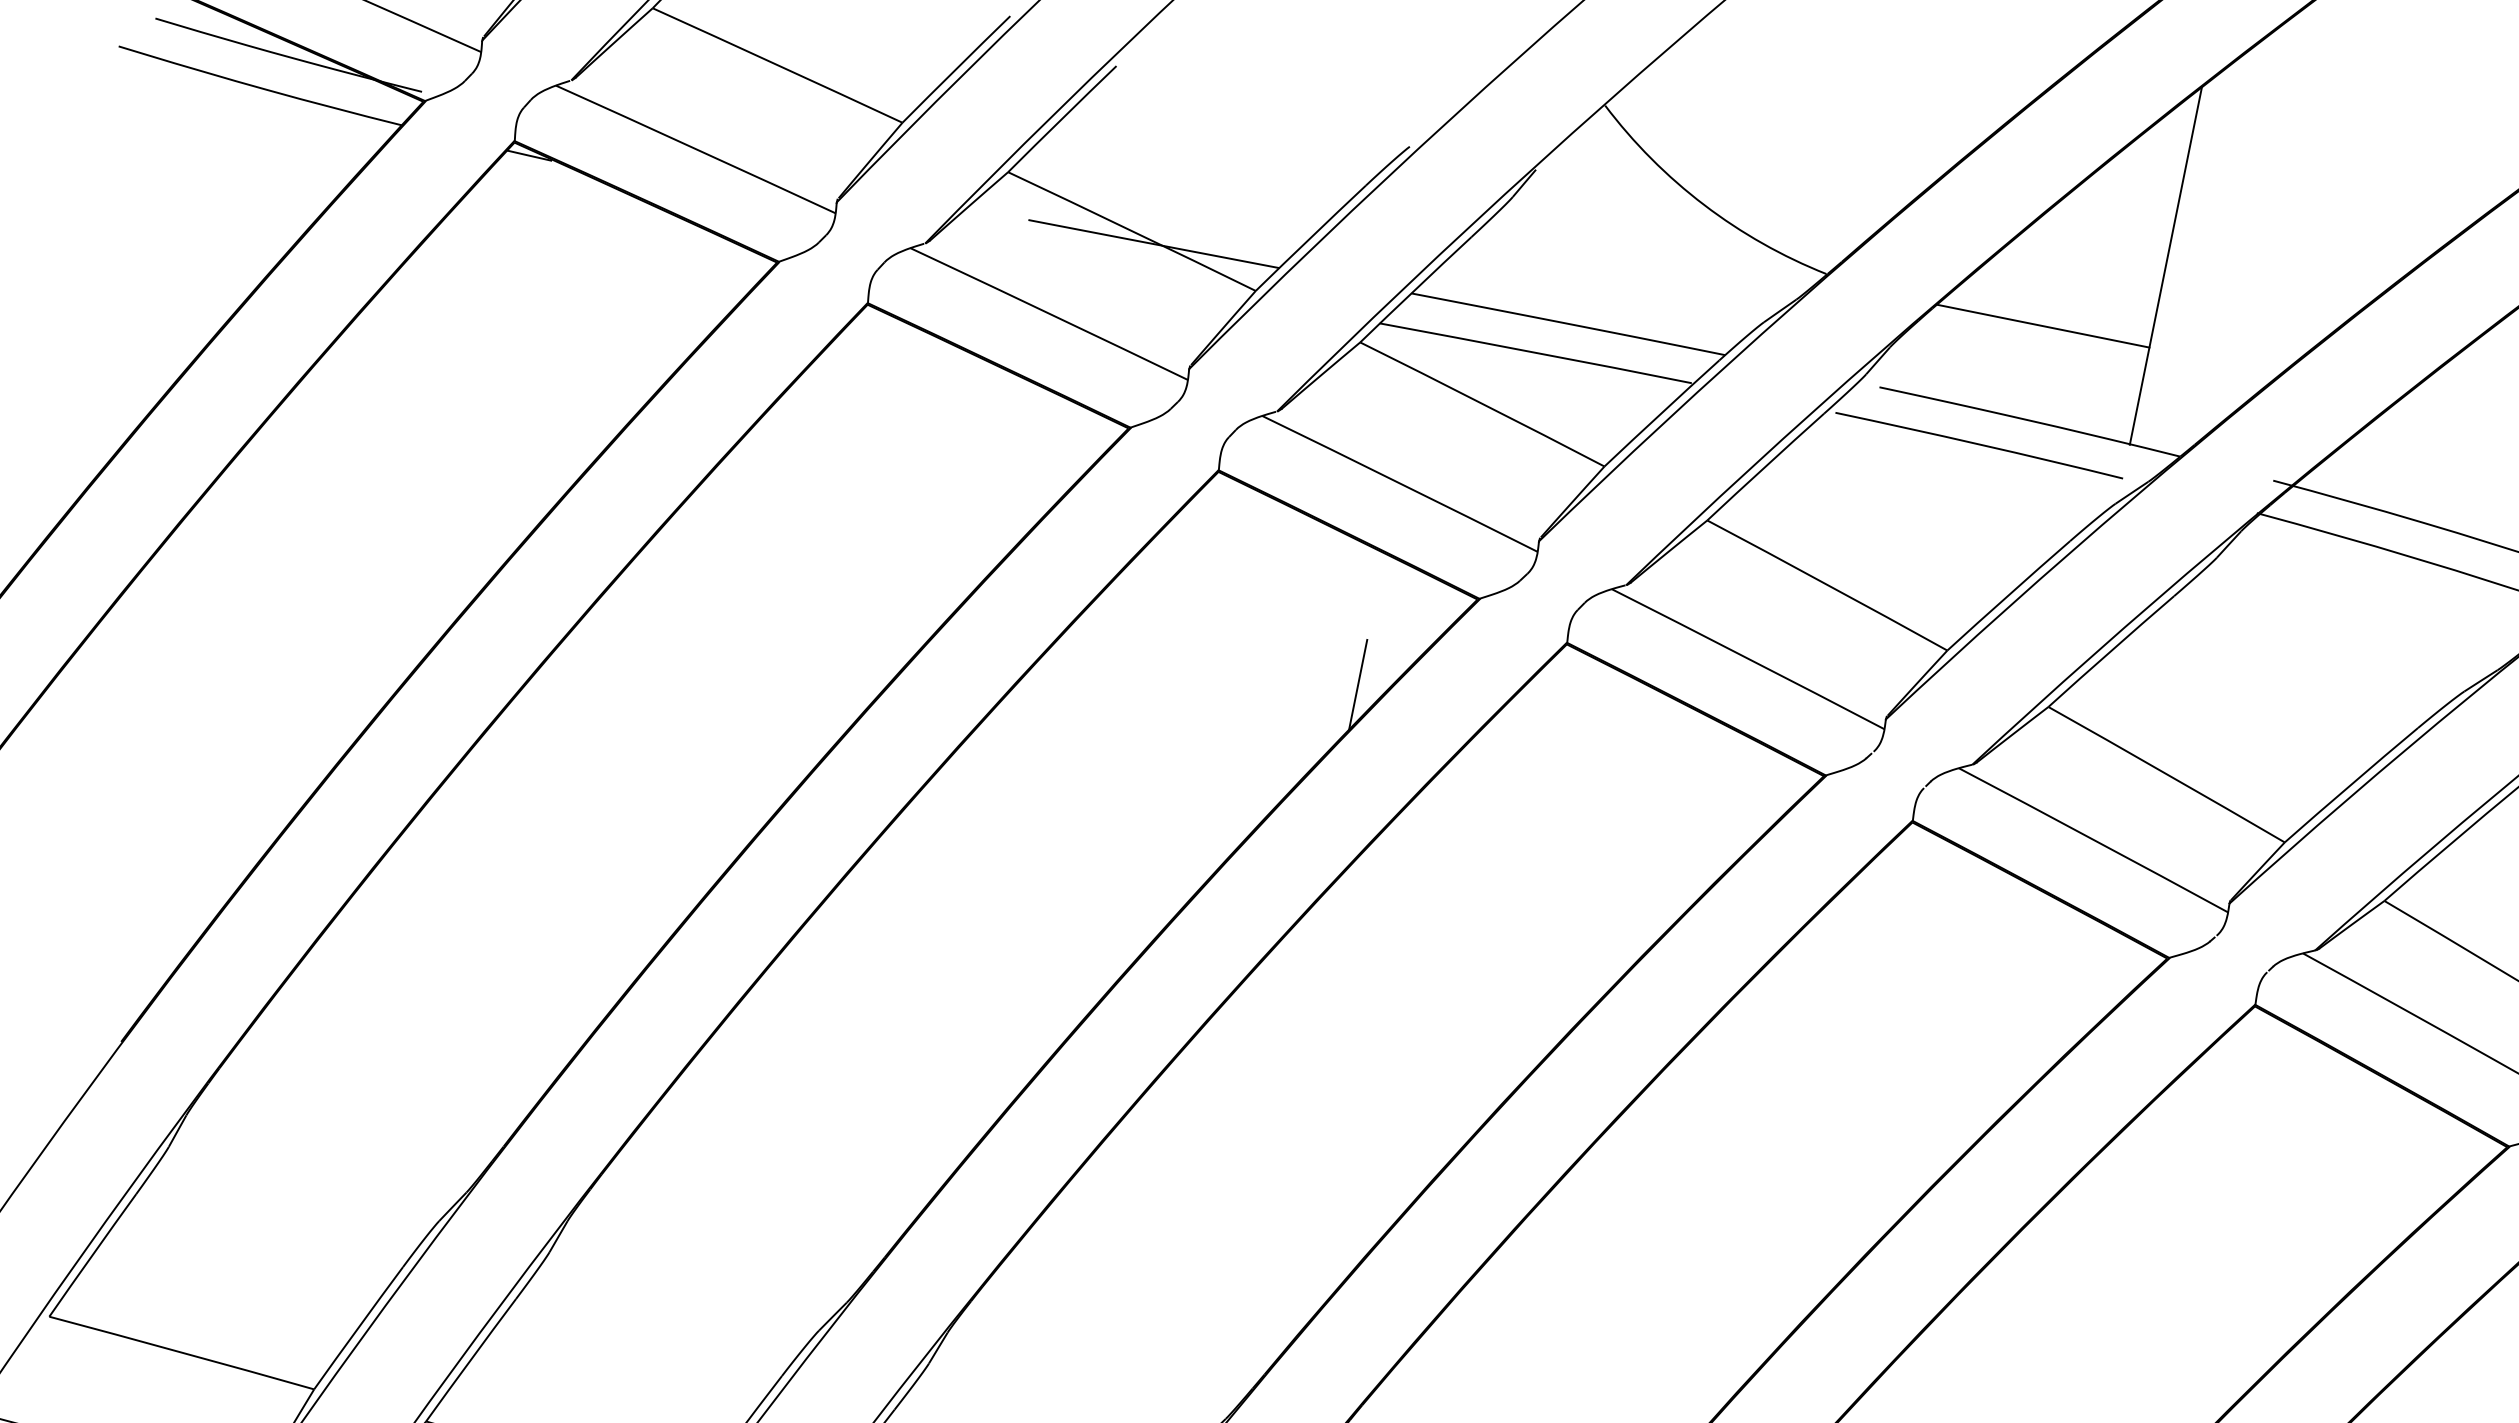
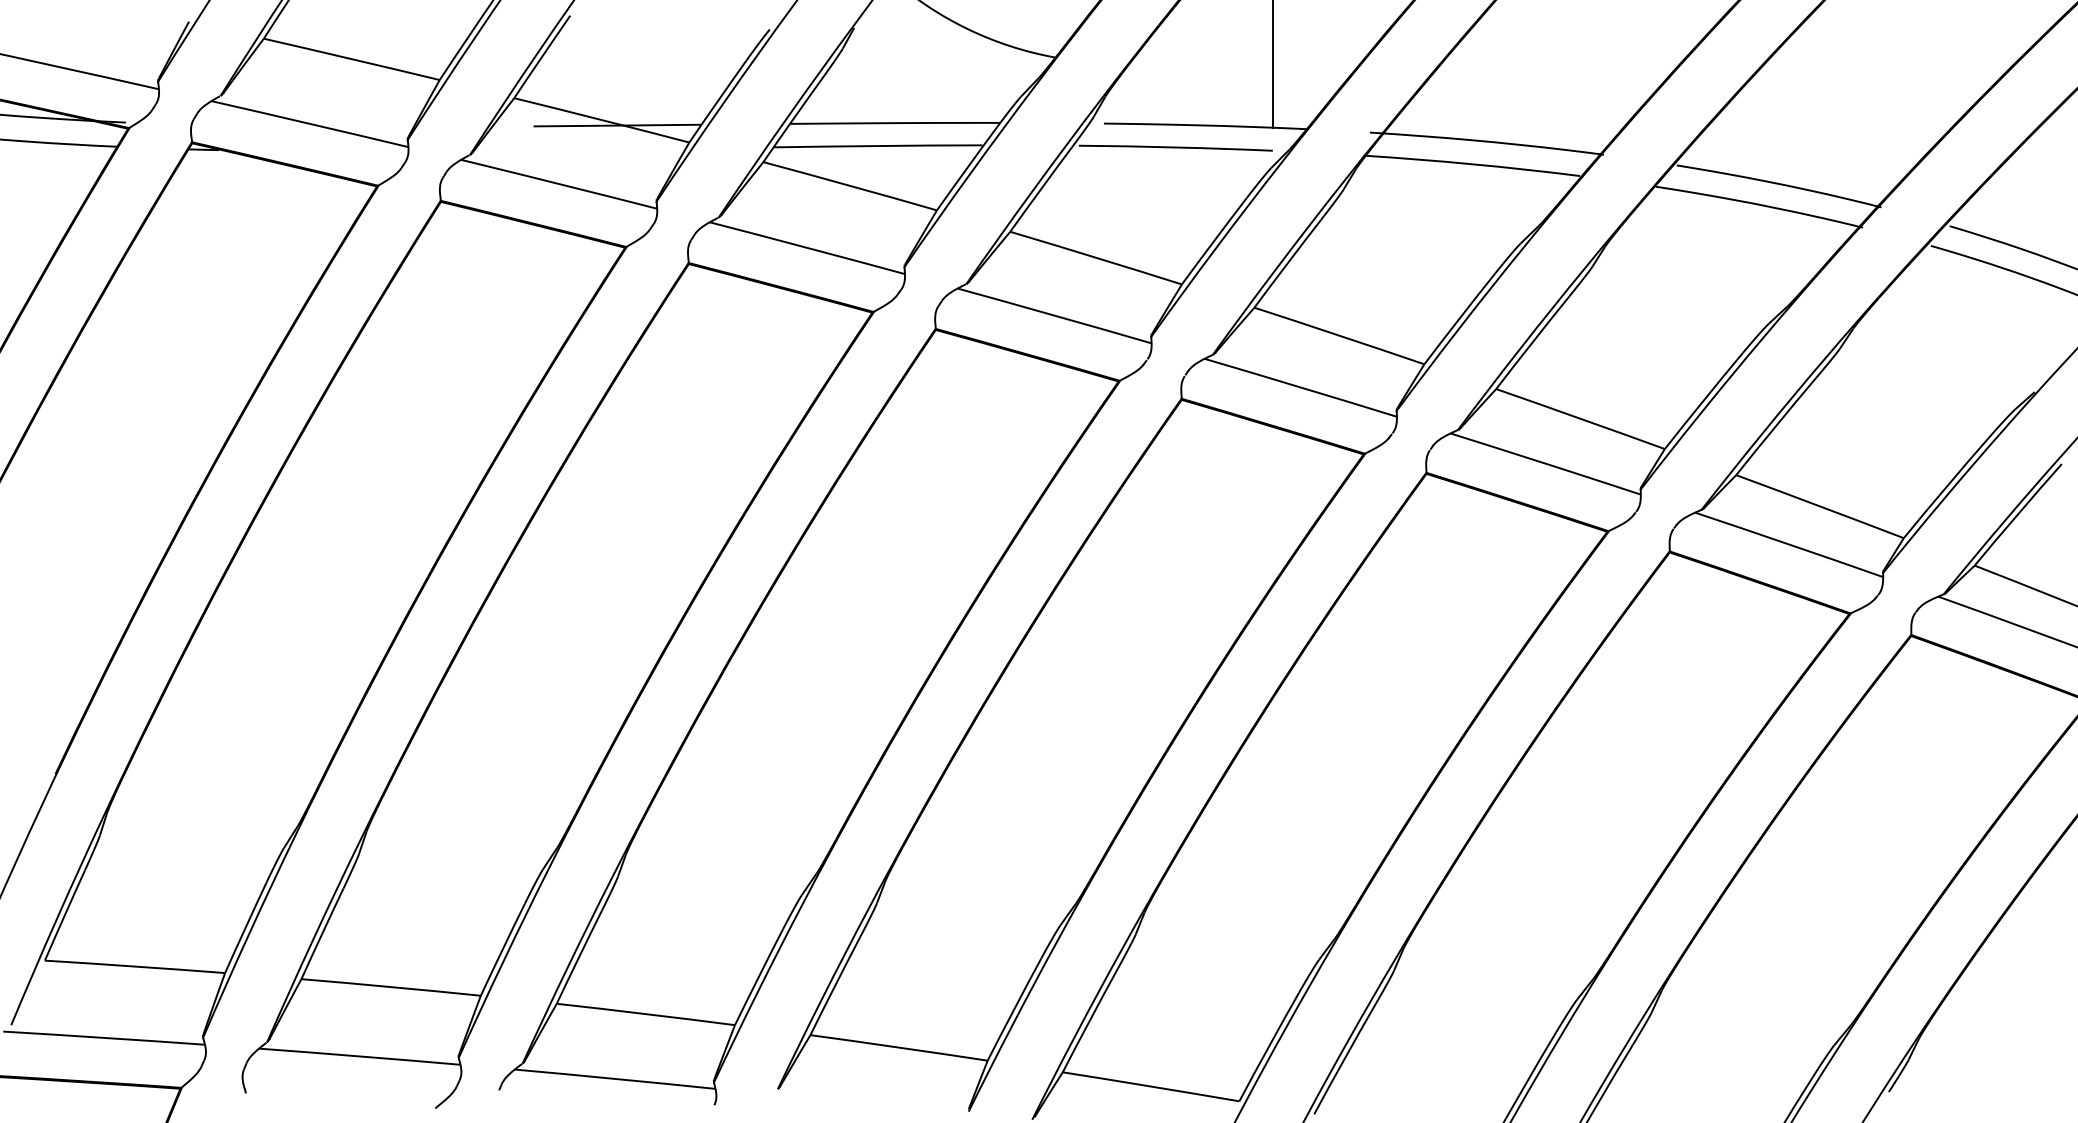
line: (2043, 325) -> (1201, 62), removed
line: (1358, 685) -> (806, 383), removed

